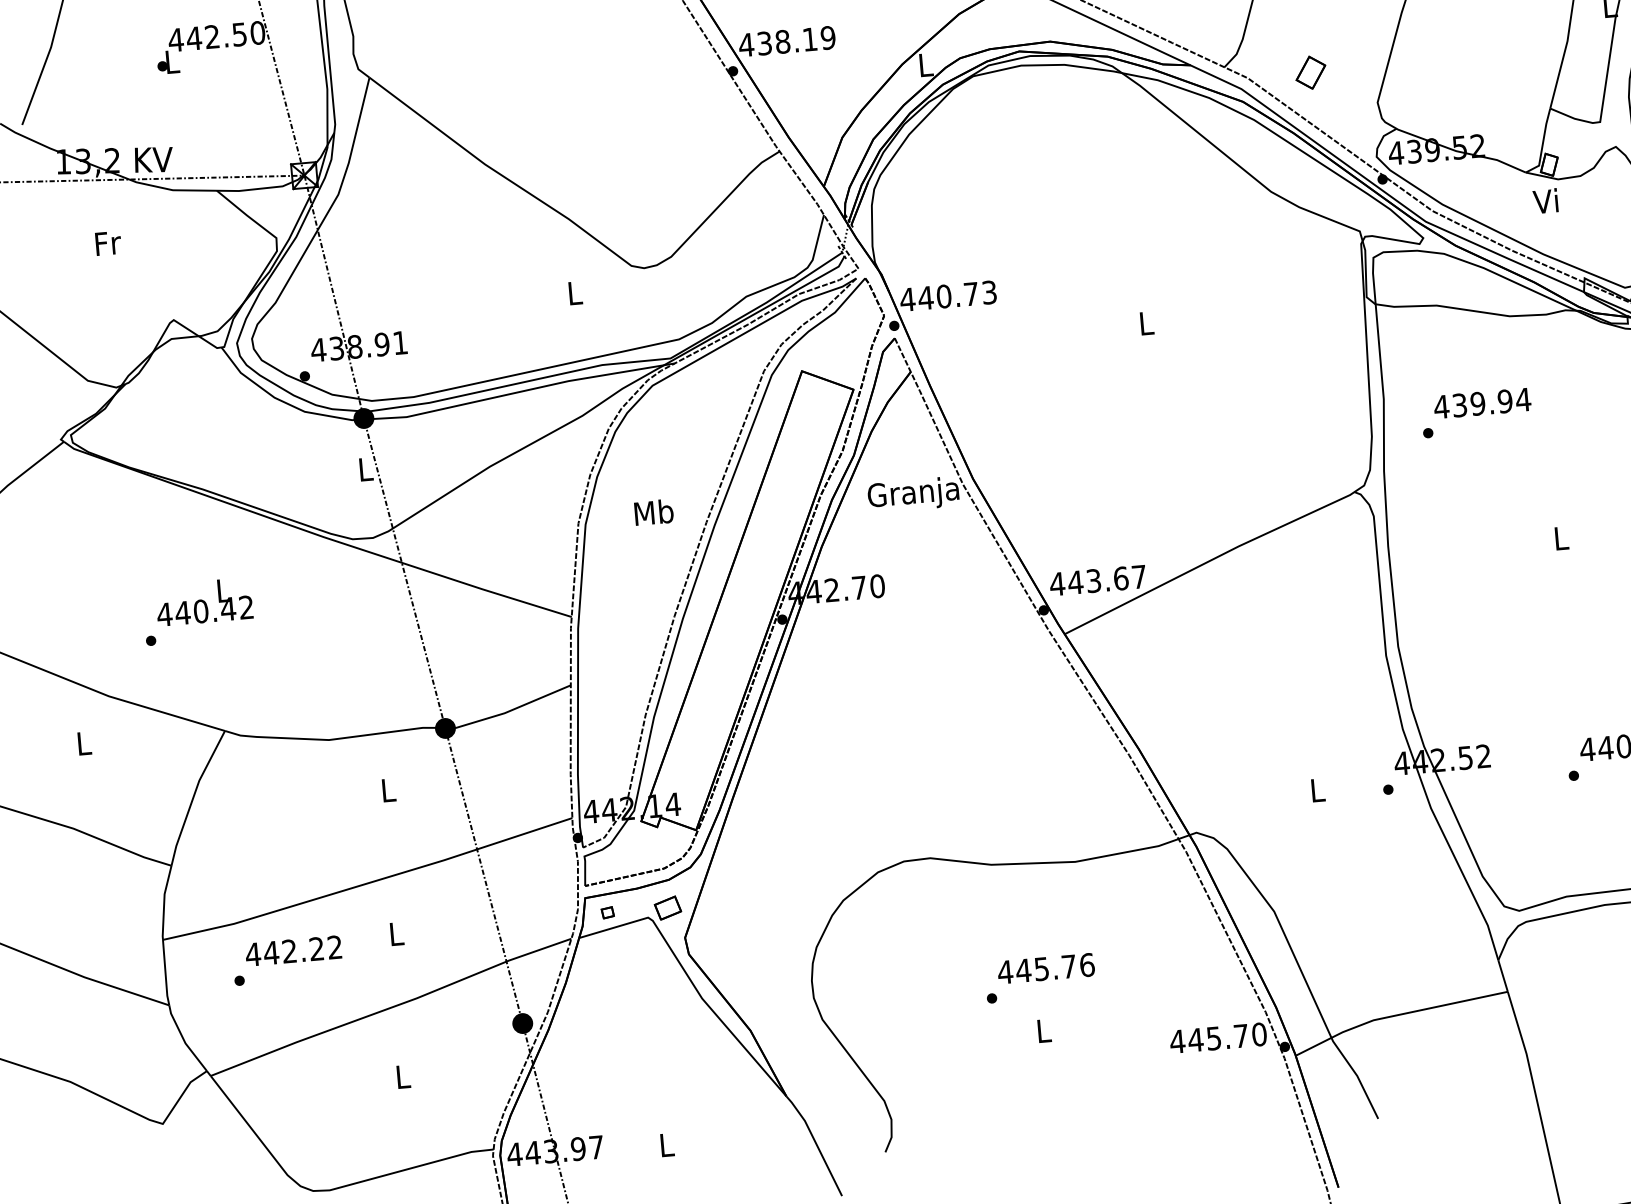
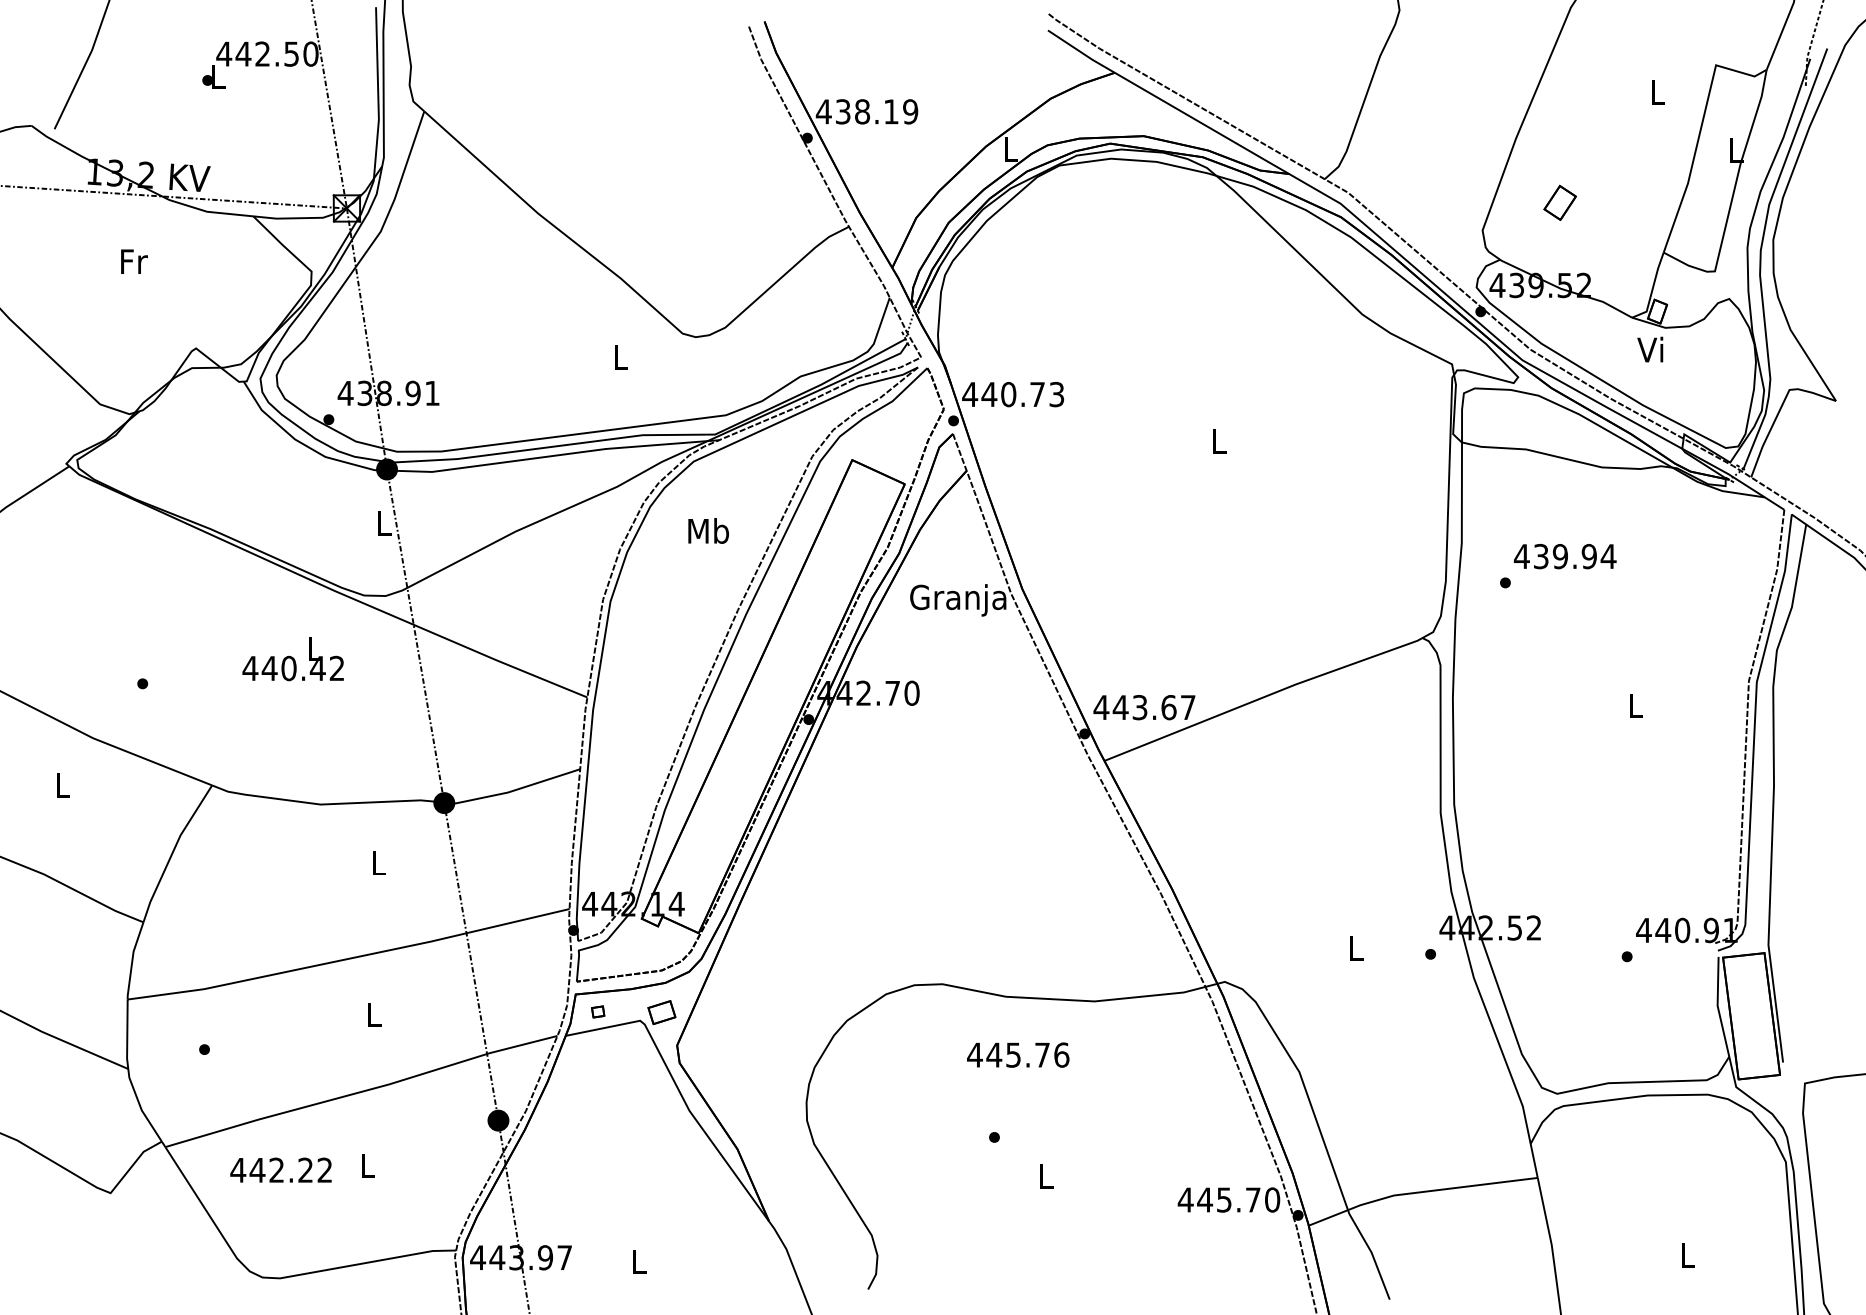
part: (1310, 72) -> (1559, 202), moved
text: (653, 511) -> (708, 530), moved
text: (203, 602) -> (292, 659), moved
text: (293, 950) -> (280, 1169), moved
text: (1046, 968) -> (1018, 1054), moved

